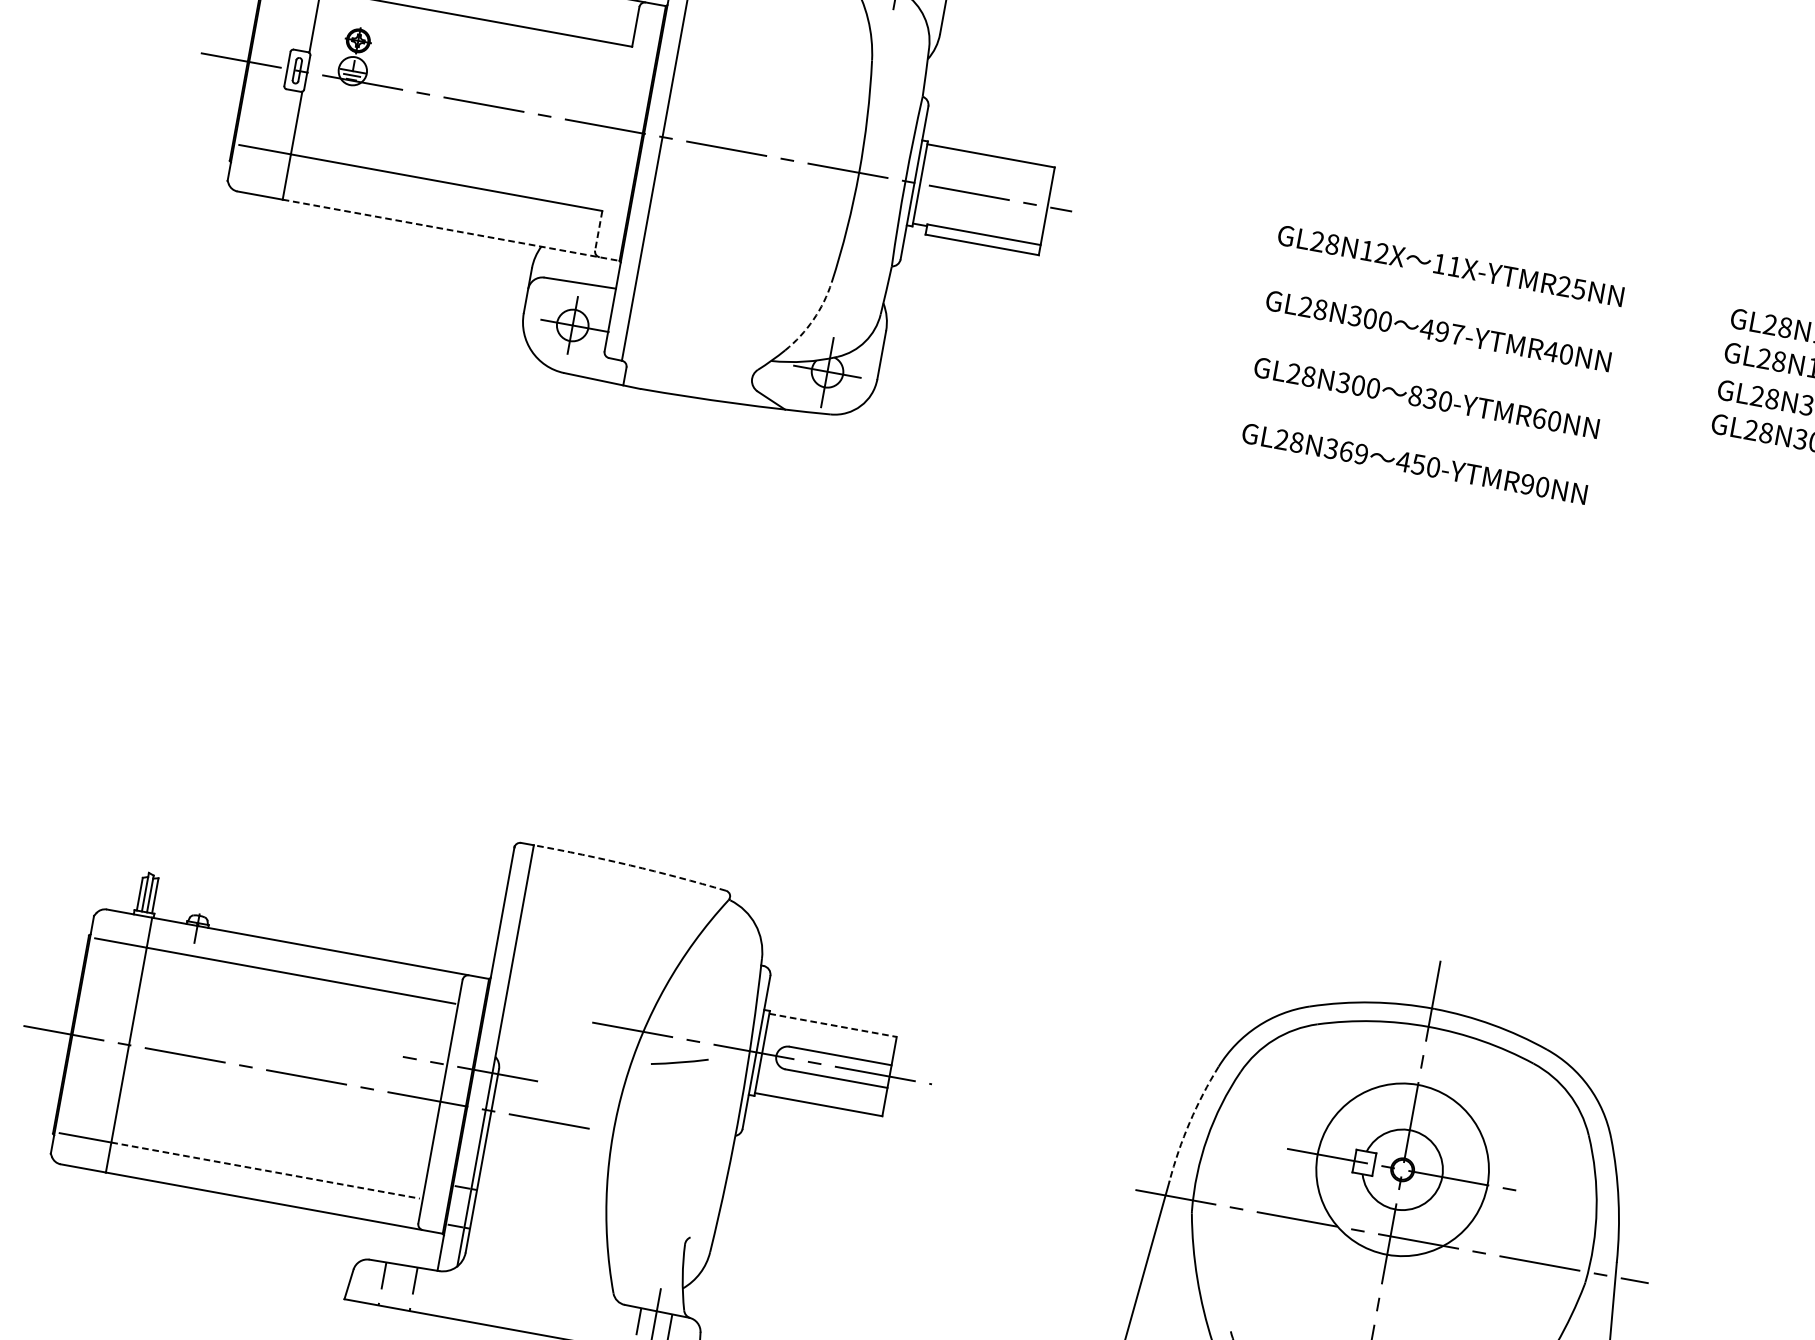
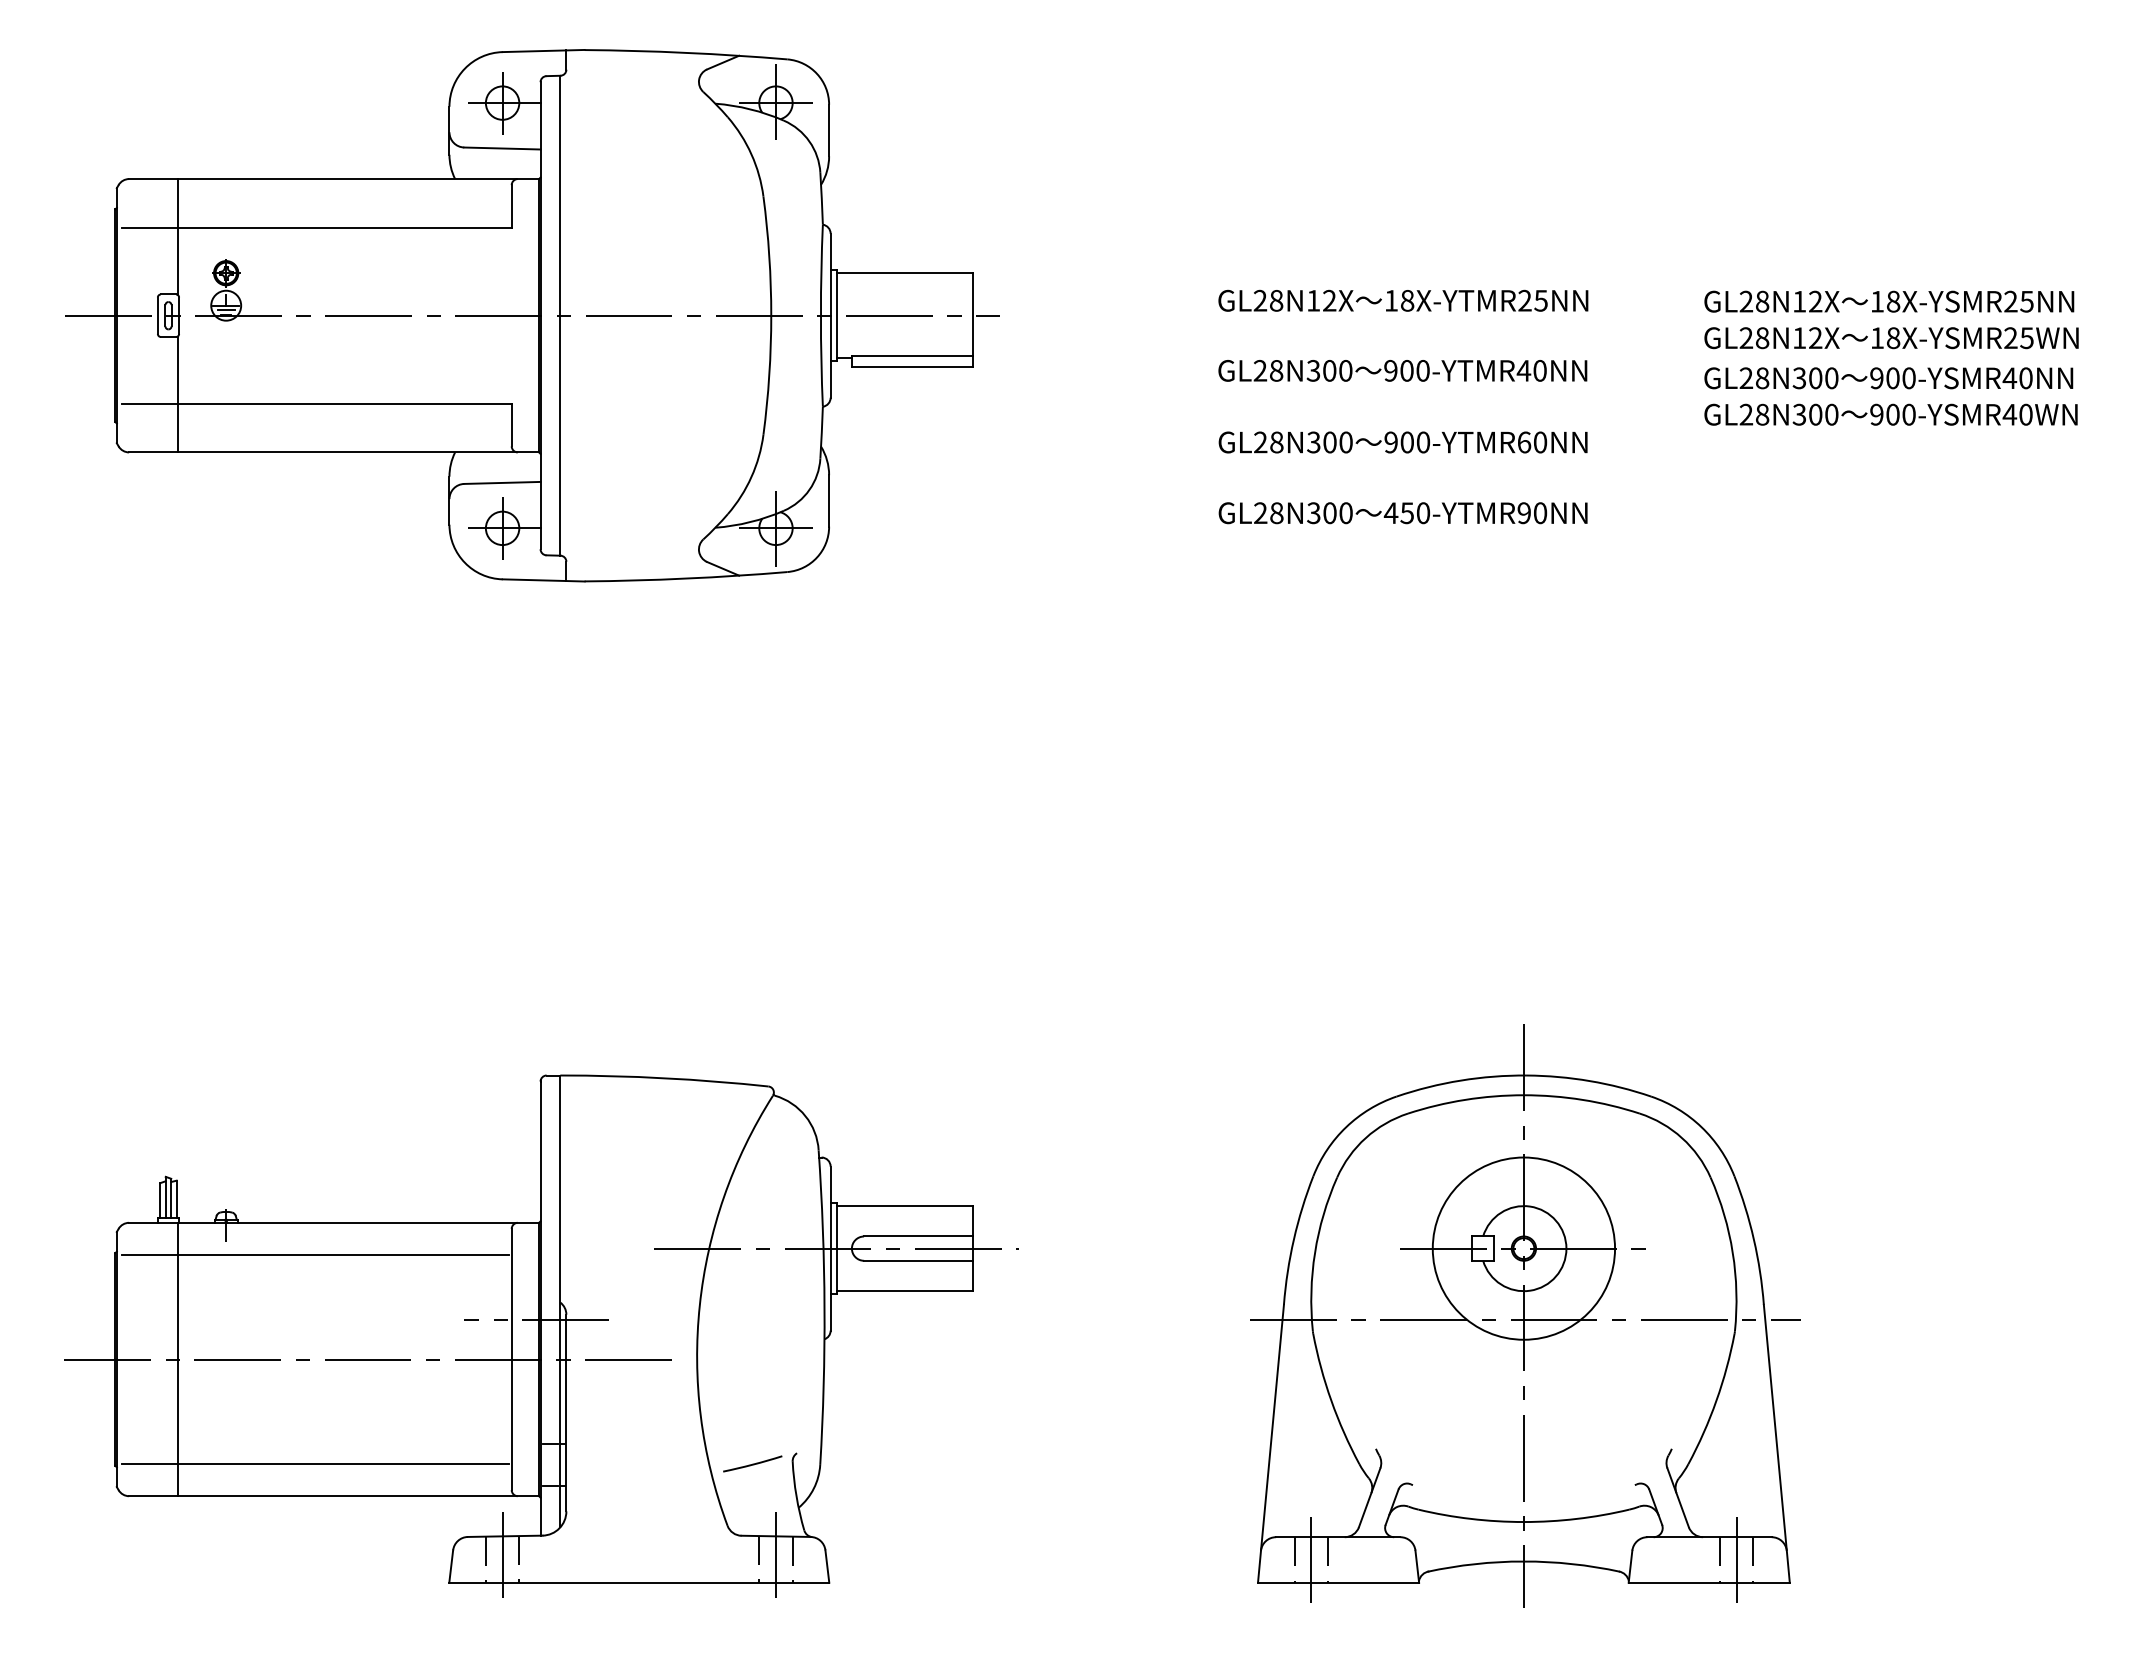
line: (451, 230) -> (358, 452), dashed -> solid
line: (598, 231) -> (511, 425), dashed -> solid
text: (1454, 266) -> (1407, 300), 11X-YTMR25NN -> 18X-YTMR25NN
arc: (813, 320) -> (751, 477), dashed -> solid
text: (1441, 331) -> (1406, 370), 497-YTMR40NN -> 900-YTMR40NN
text: (1422, 397) -> (1398, 442), 830-YTMR60NN -> 900-YTMR60NN
text: (1353, 453) -> (1337, 513), GL28N369 -> GL28N300
arc: (630, 865) -> (664, 1078), dashed -> solid
line: (833, 1025) -> (905, 1206), dashed -> solid
line: (679, 1061) -> (752, 1463), moved
arc: (1189, 1122) -> (1293, 1239), dashed -> solid
line: (265, 1171) -> (343, 1464), dashed -> solid
line: (398, 1283) -> (502, 1556), added

